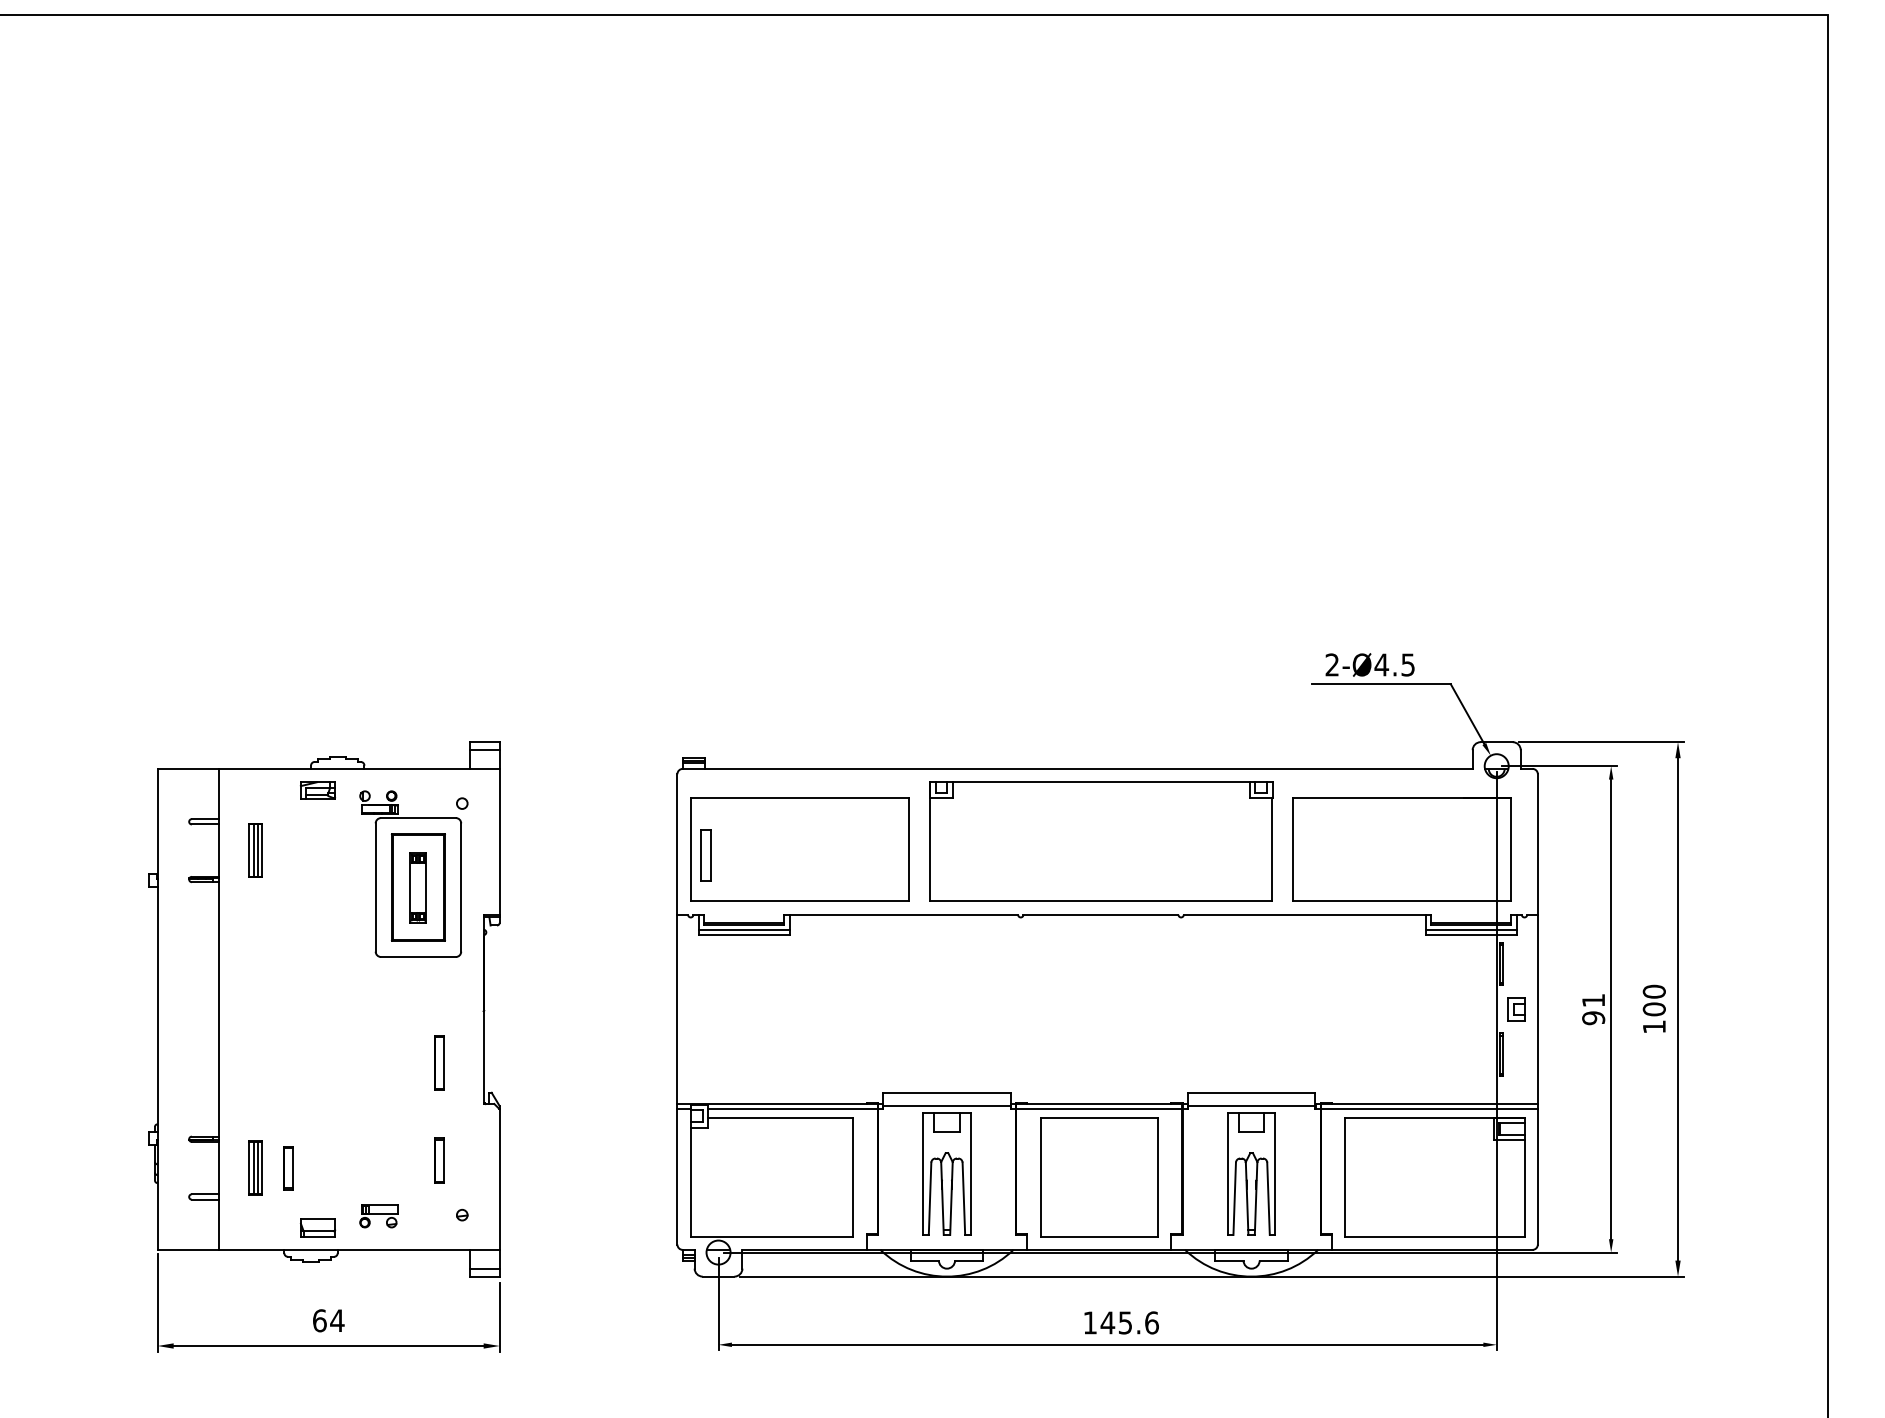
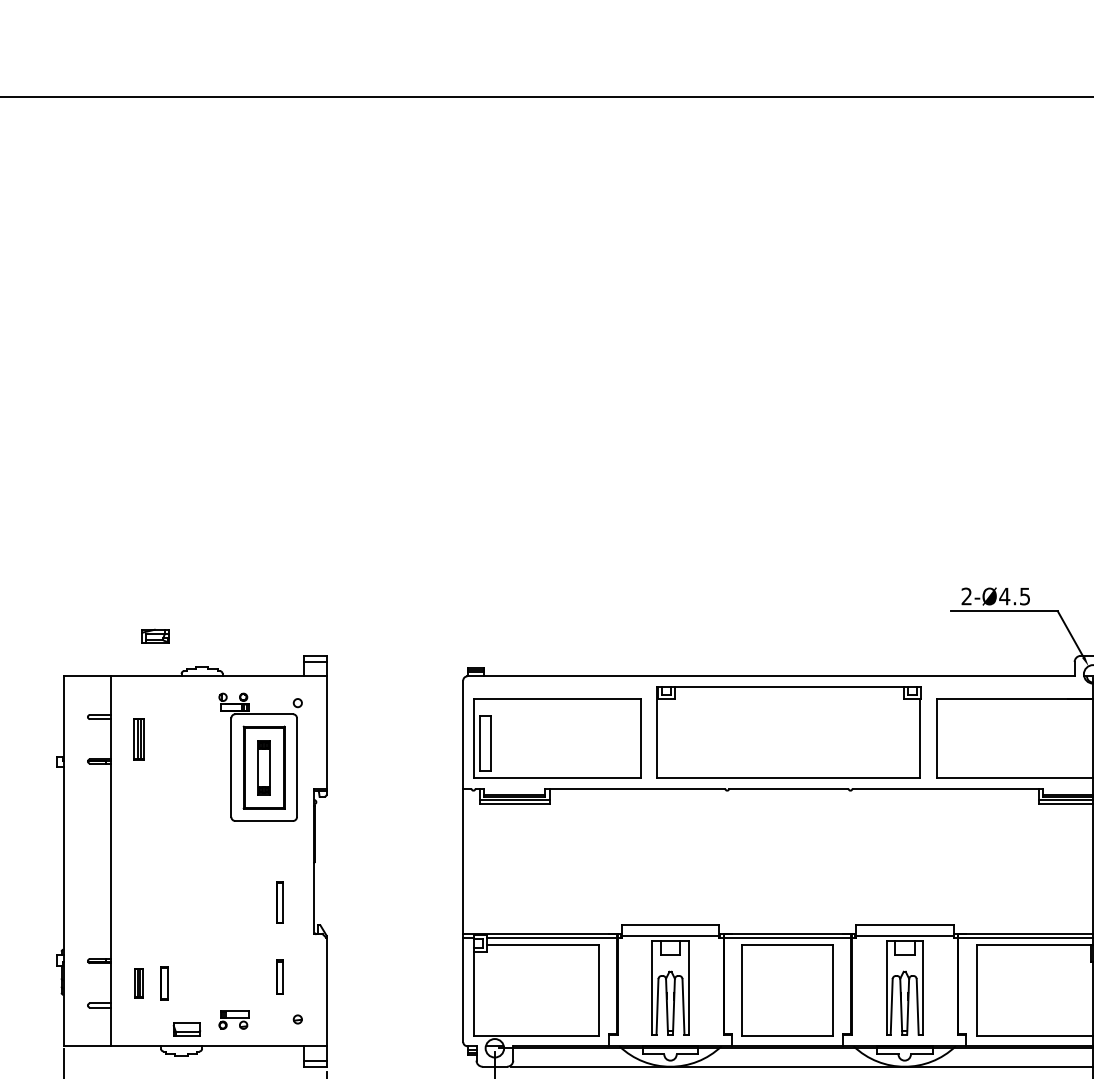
part: (317, 790) -> (155, 636), moved
part: (705, 855) -> (484, 742), size x1.4
part: (255, 1167) -> (138, 982), size x0.7

